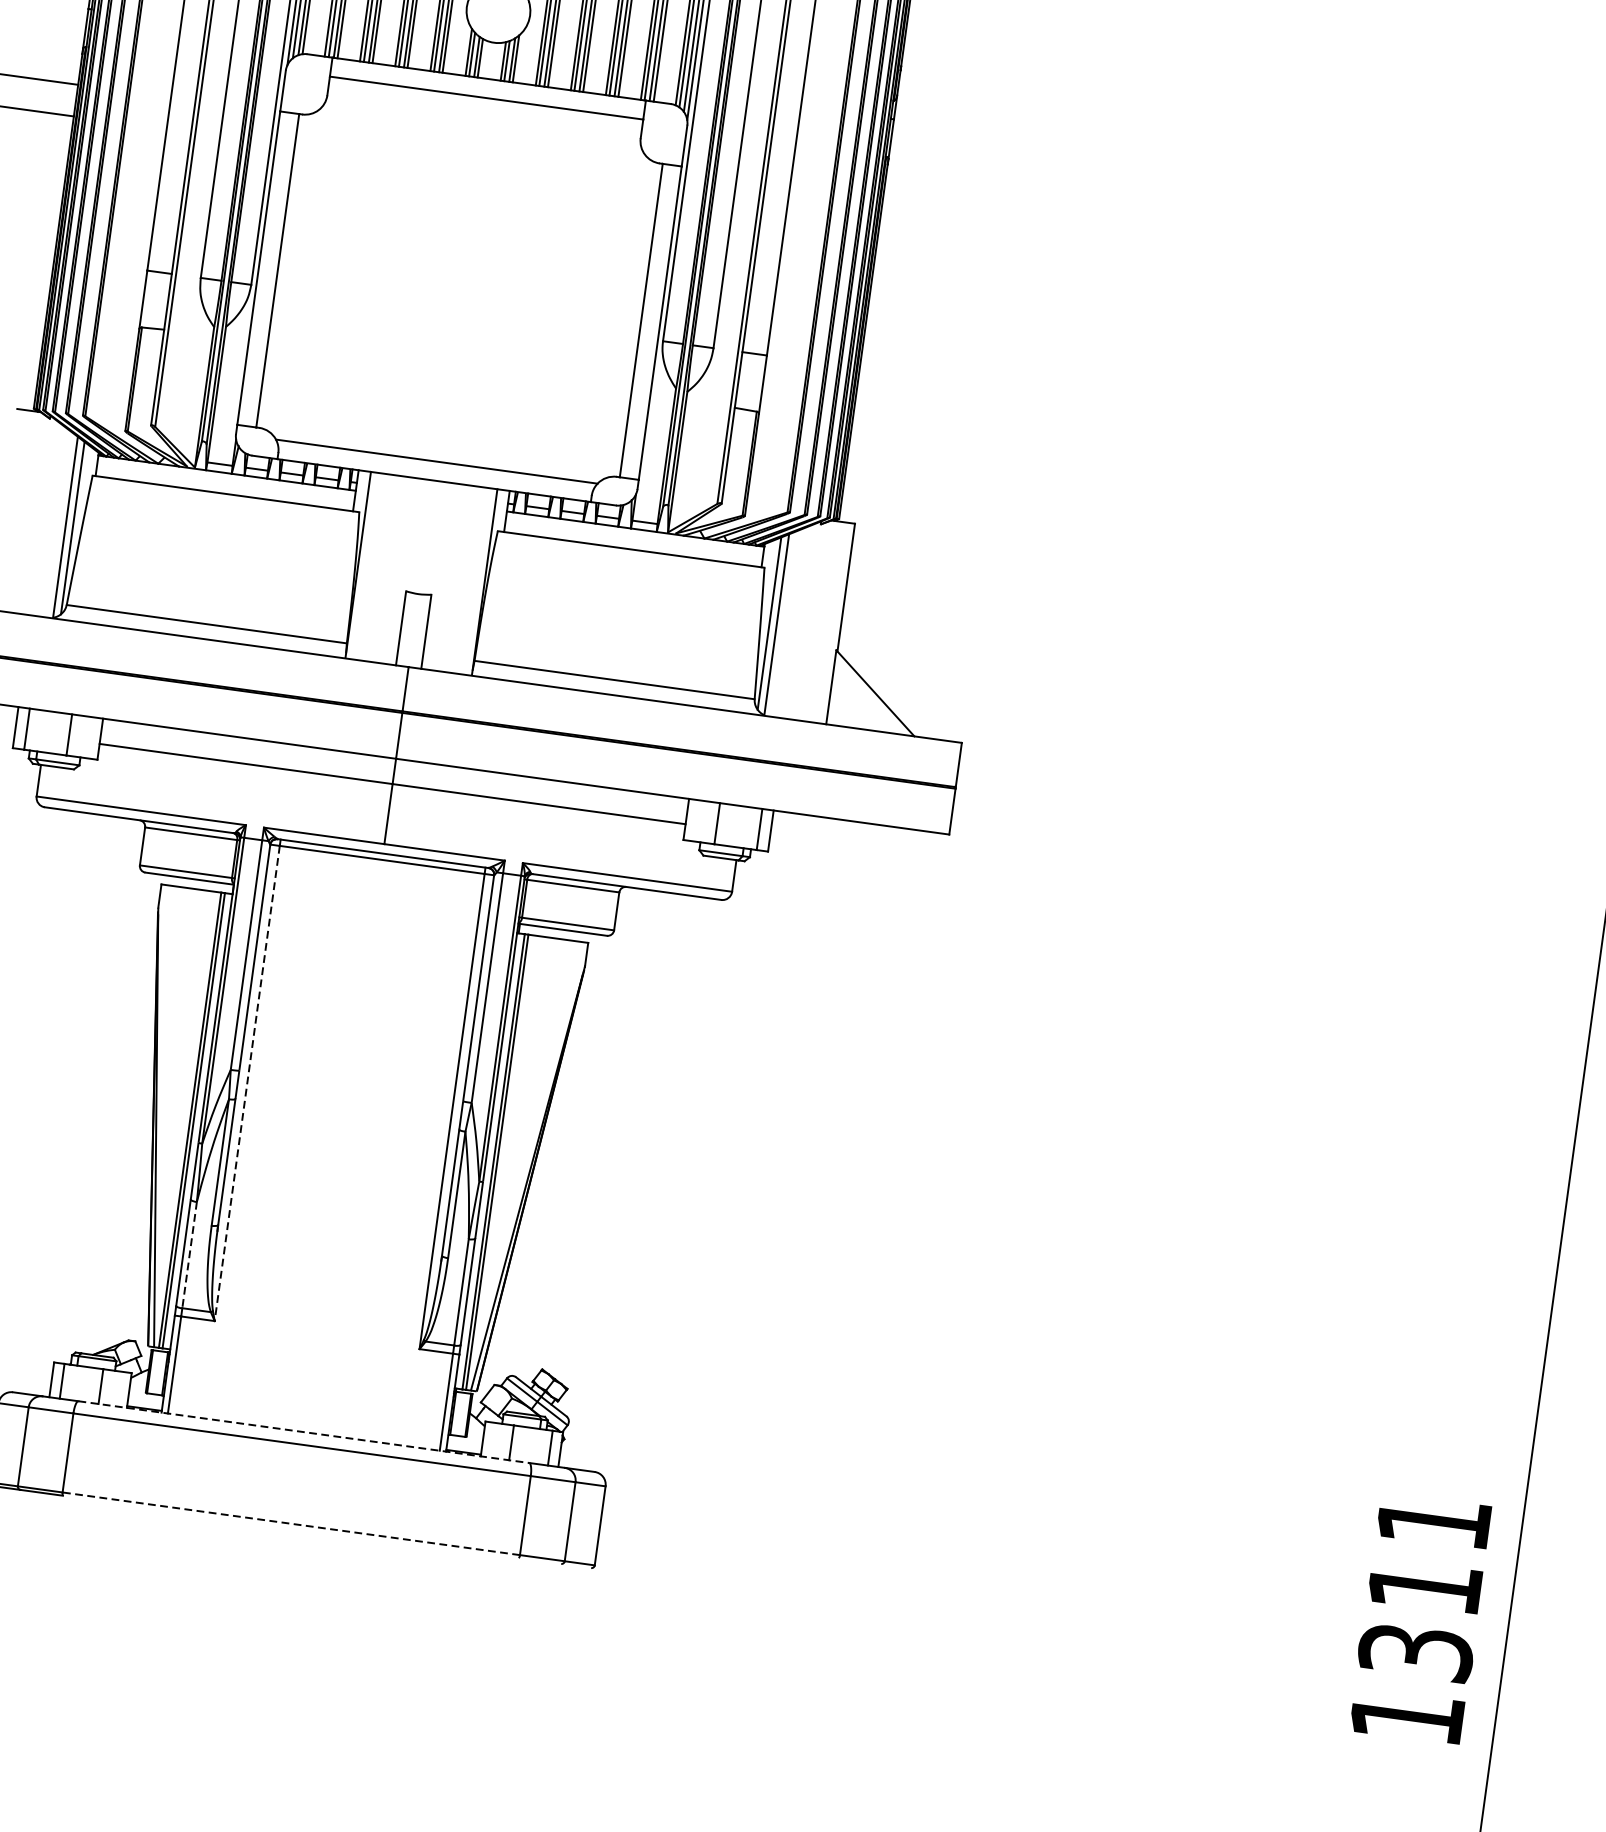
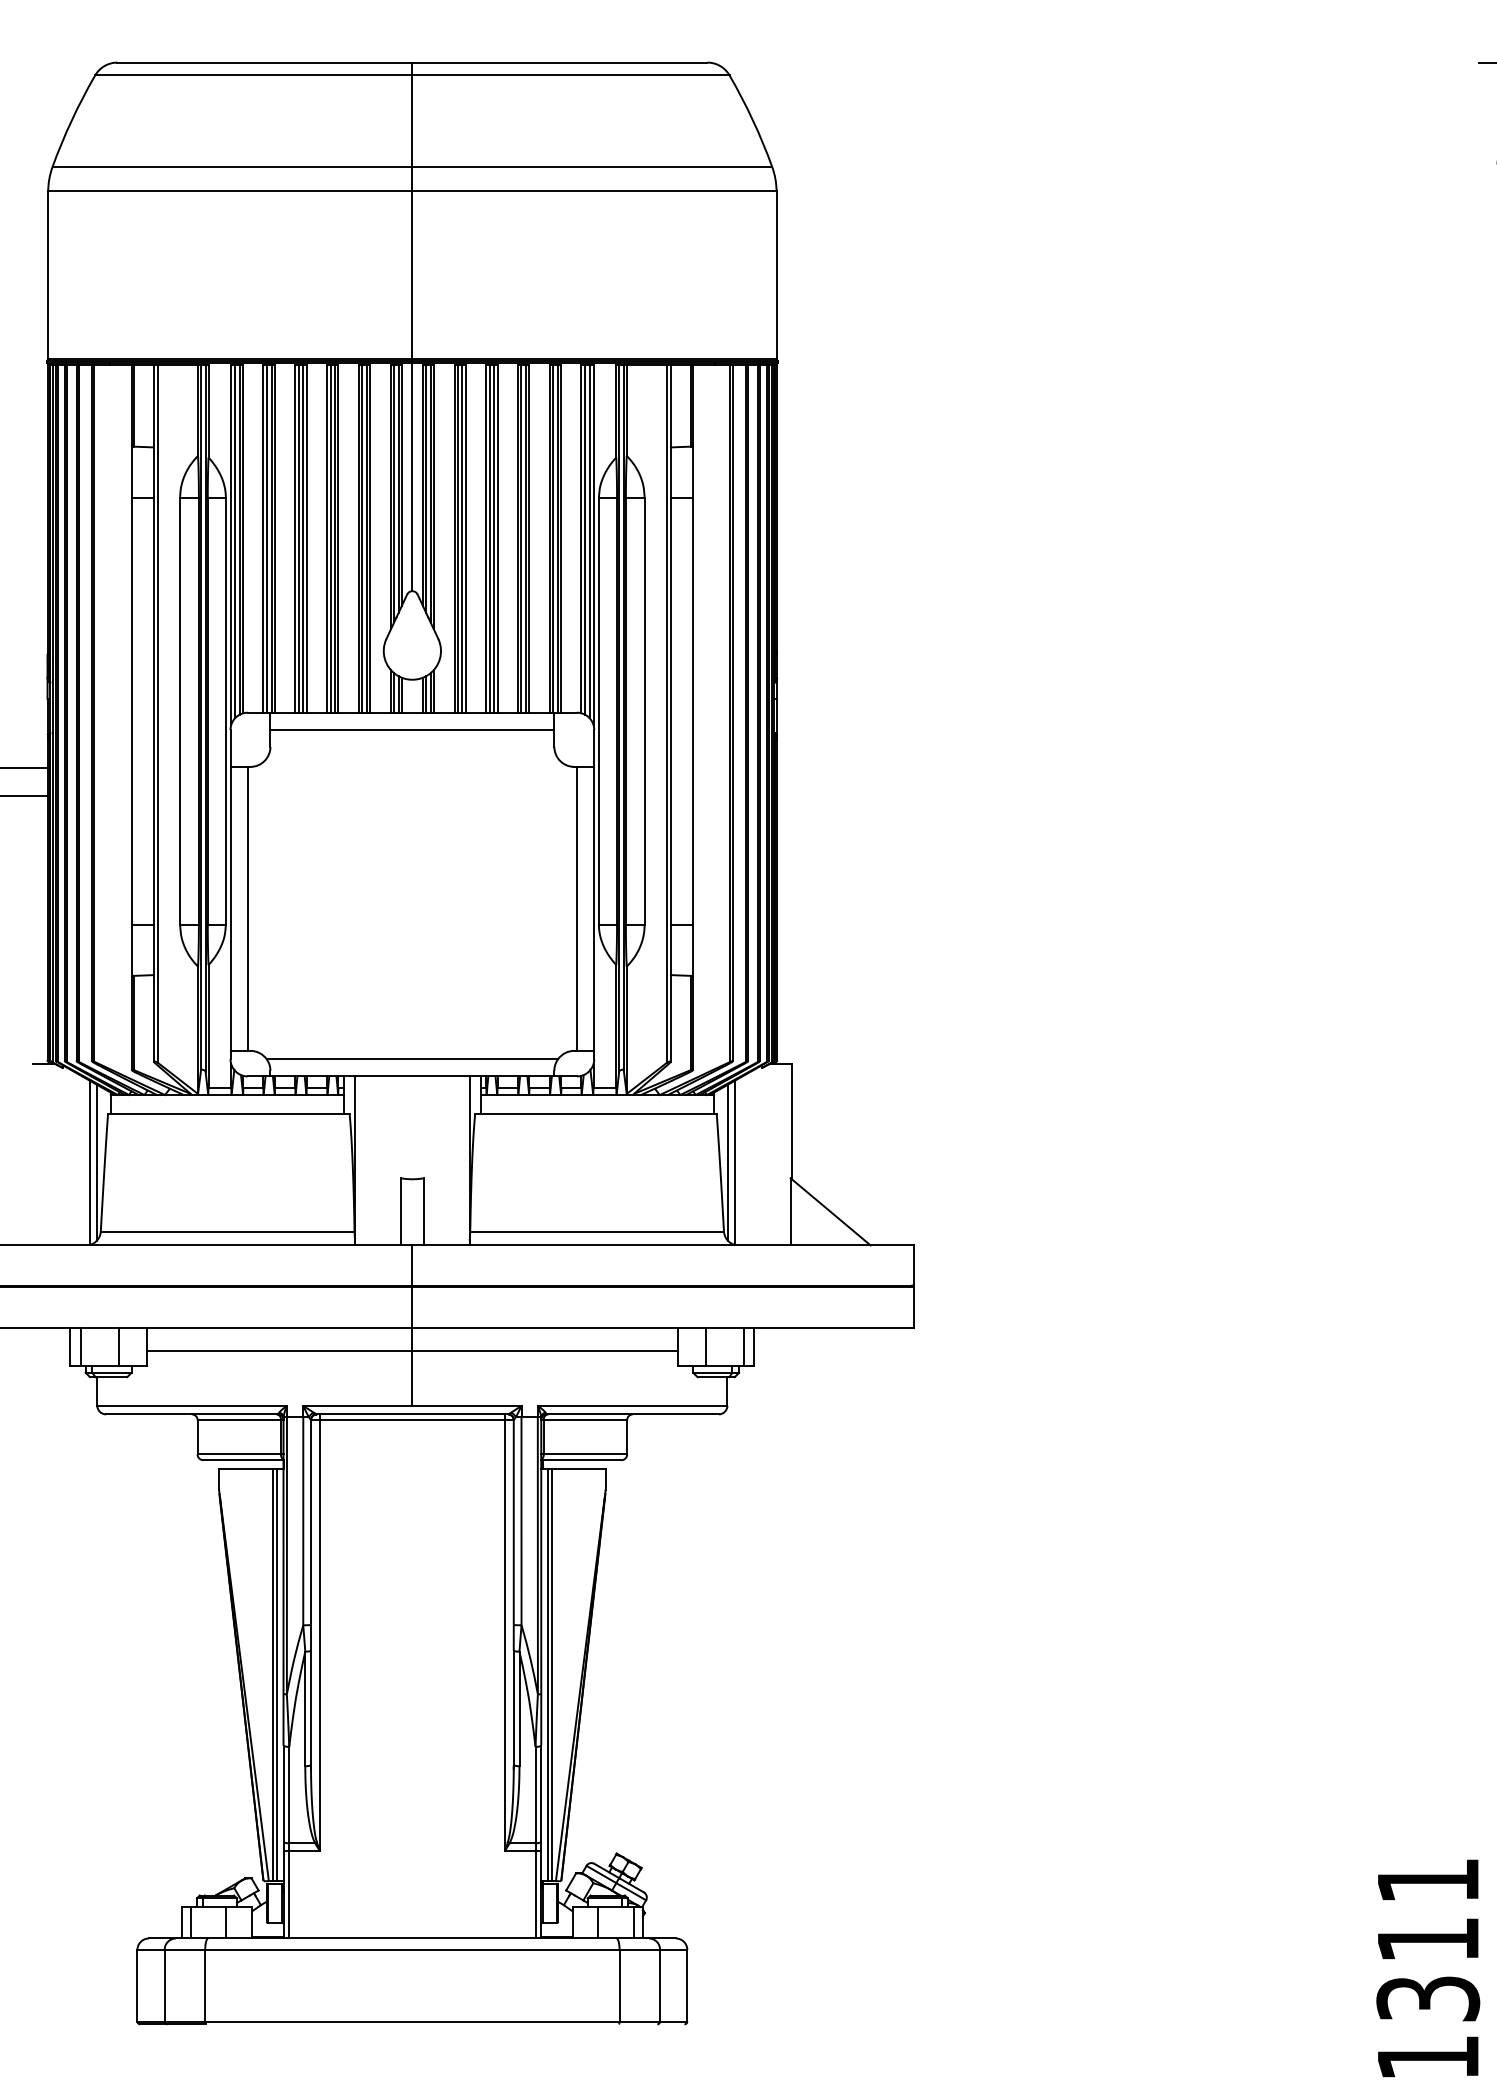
line: (247, 1083) -> (319, 1635), dashed -> solid
line: (189, 1255) -> (289, 1795), dashed -> solid
line: (303, 1432) -> (412, 1938), dashed -> solid
line: (290, 1523) -> (411, 2021), dashed -> solid

